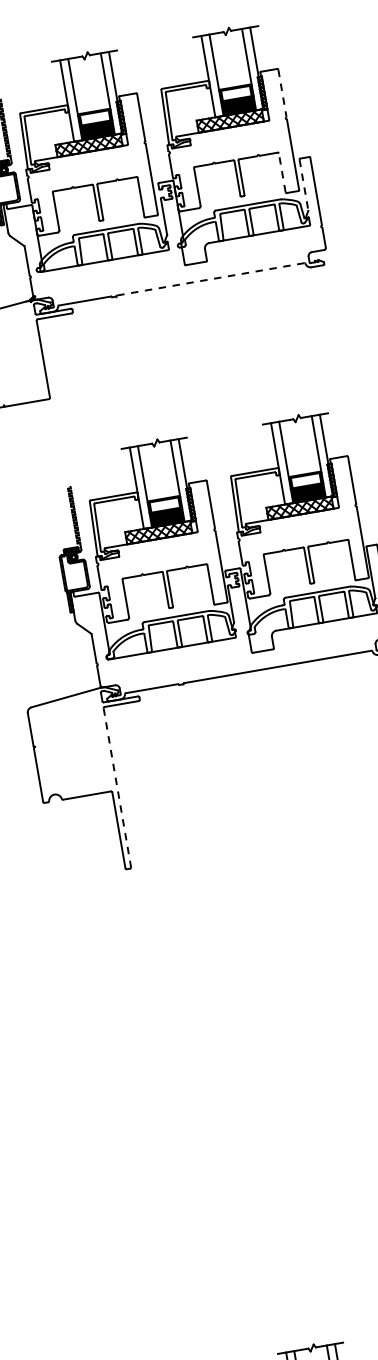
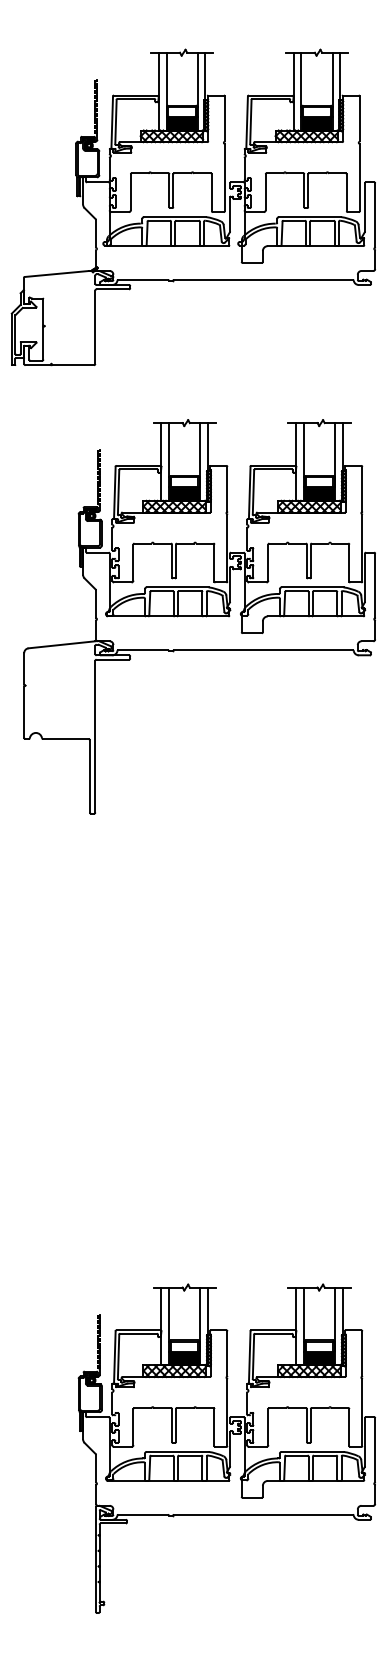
line: (282, 93) -> (359, 119), dashed -> solid
line: (281, 172) -> (346, 192), dashed -> solid
line: (303, 186) -> (364, 208), dashed -> solid
line: (210, 279) -> (263, 280), dashed -> solid
line: (117, 787) -> (95, 736), dashed -> solid

